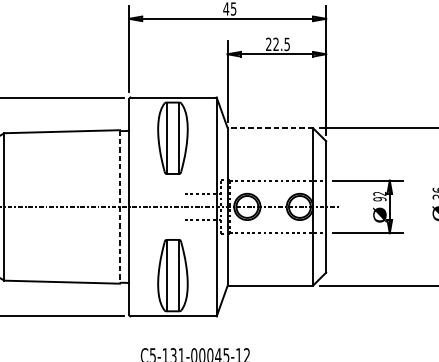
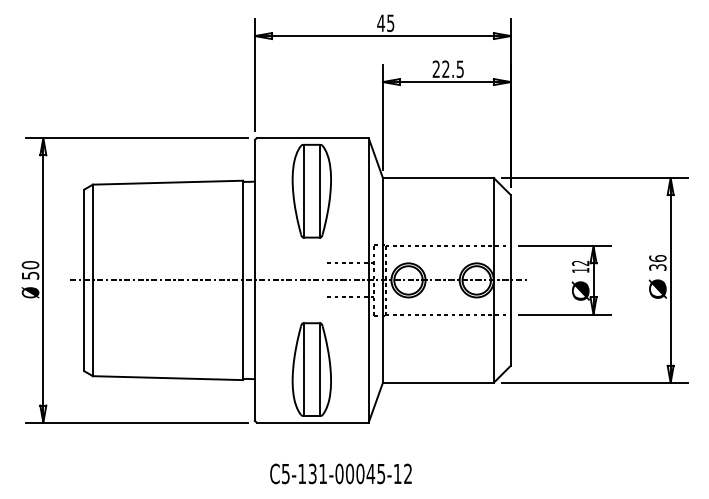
line: (269, 128) -> (437, 178), dashed -> solid
text: (379, 199) -> (580, 270), 92 -> 12
line: (120, 207) -> (243, 280), dashed -> solid

